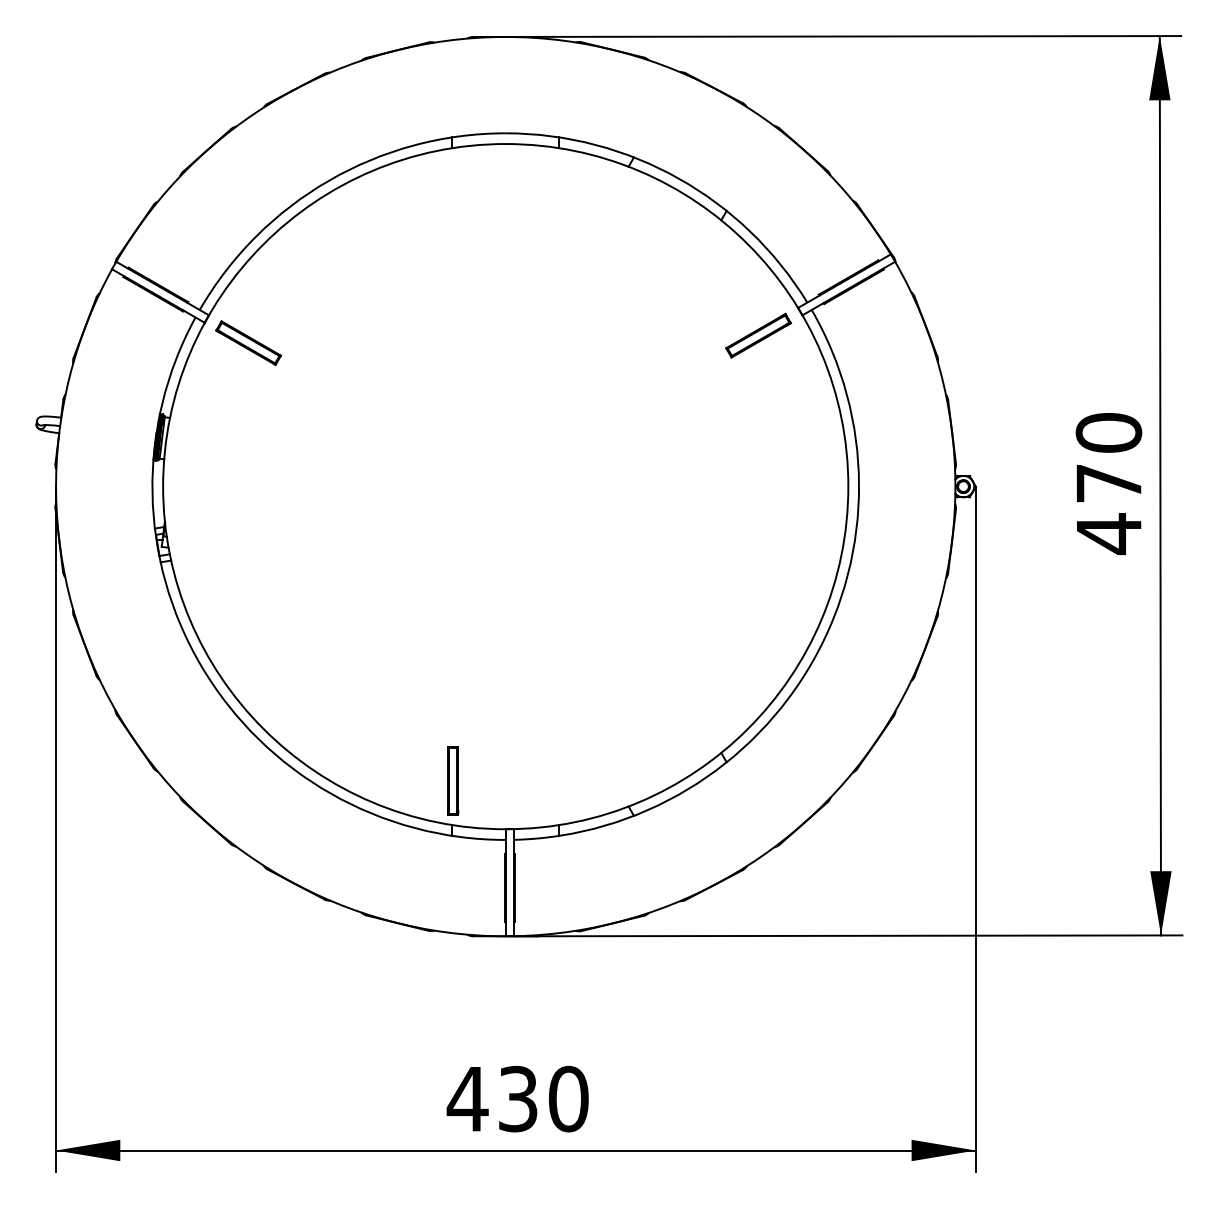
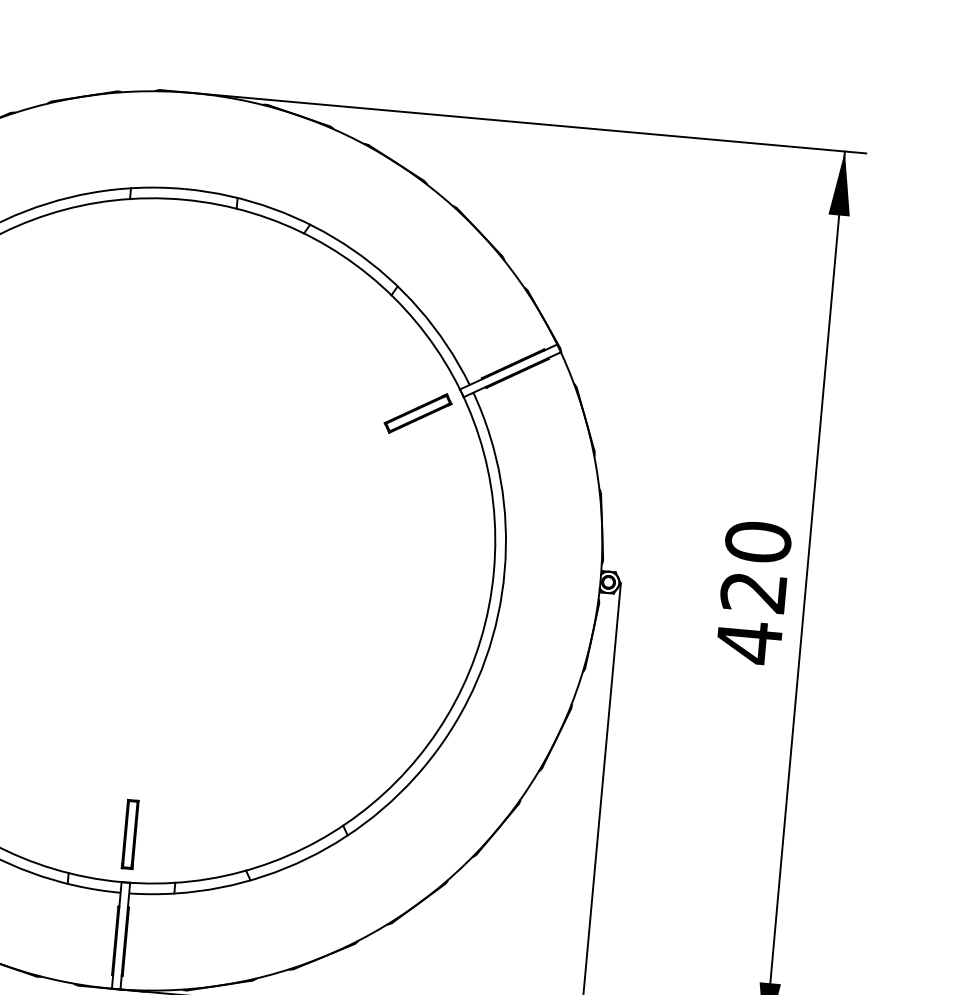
text: (1108, 483) -> (753, 592), 470 -> 420
part: (453, 780) -> (130, 834), moved

